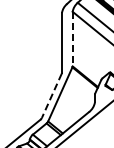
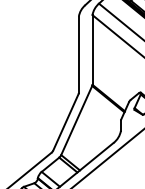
line: (72, 39) -> (92, 50), dashed -> solid
line: (51, 96) -> (65, 123), dashed -> solid

